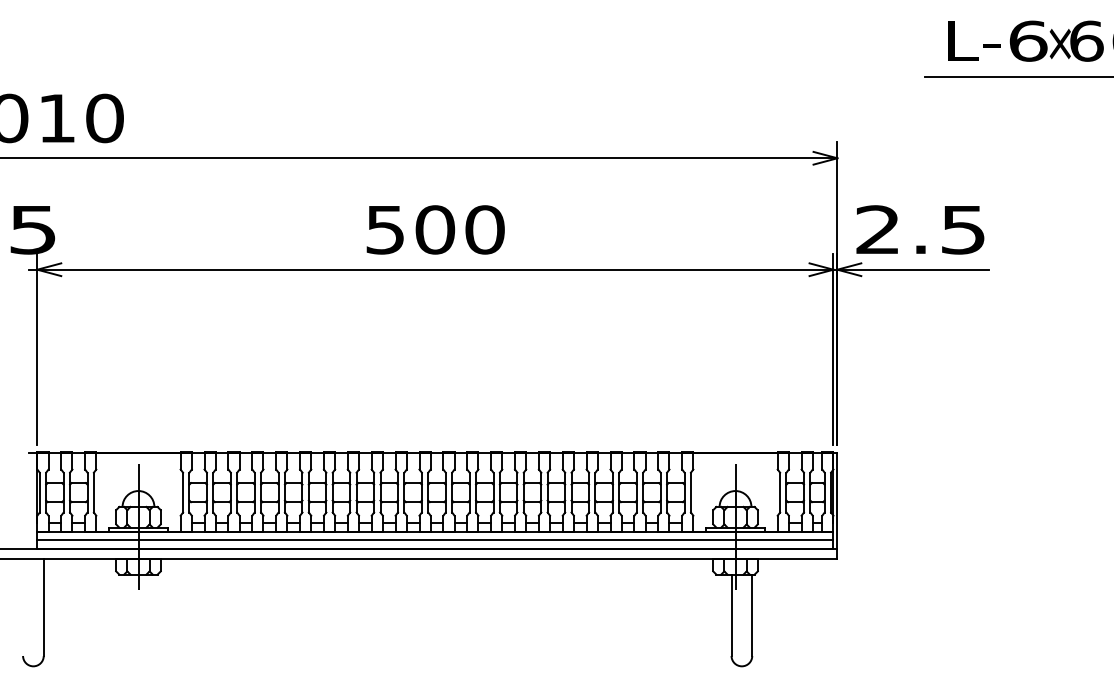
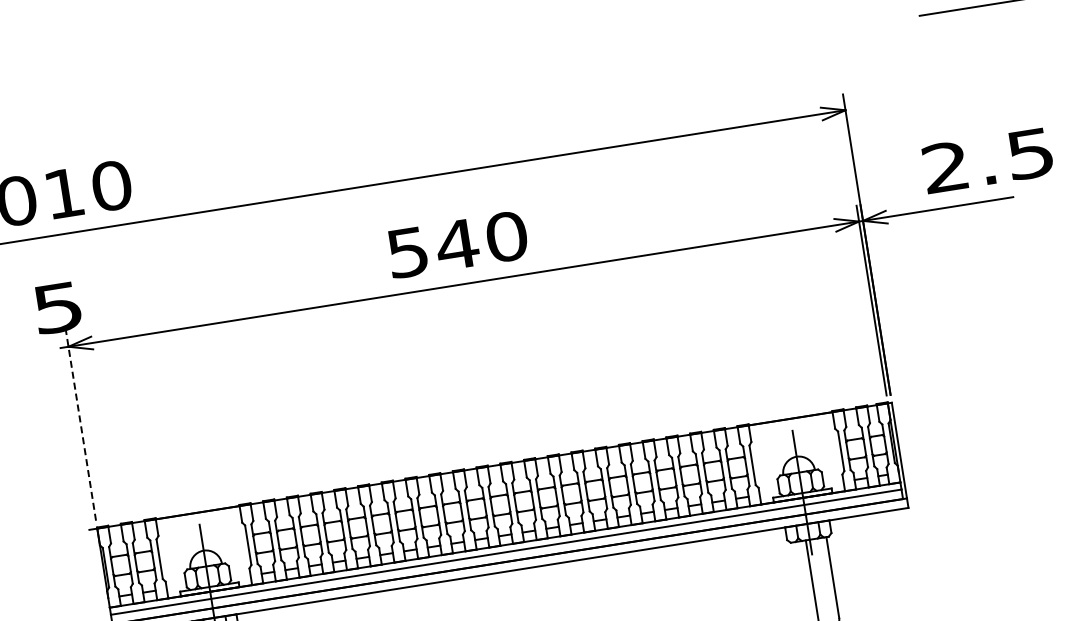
text: (434, 229) -> (456, 244), 500 -> 540
text: (920, 229) -> (987, 160), moved
line: (37, 349) -> (81, 425), solid -> dashed

